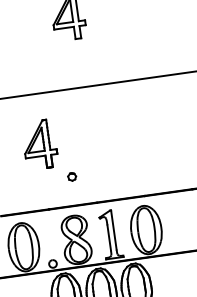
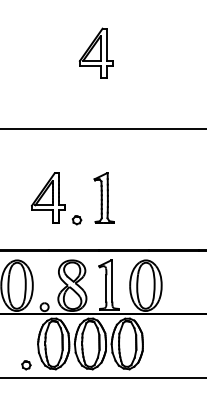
part: (39, 143) -> (48, 197), moved
part: (94, 151) -> (103, 197), added

